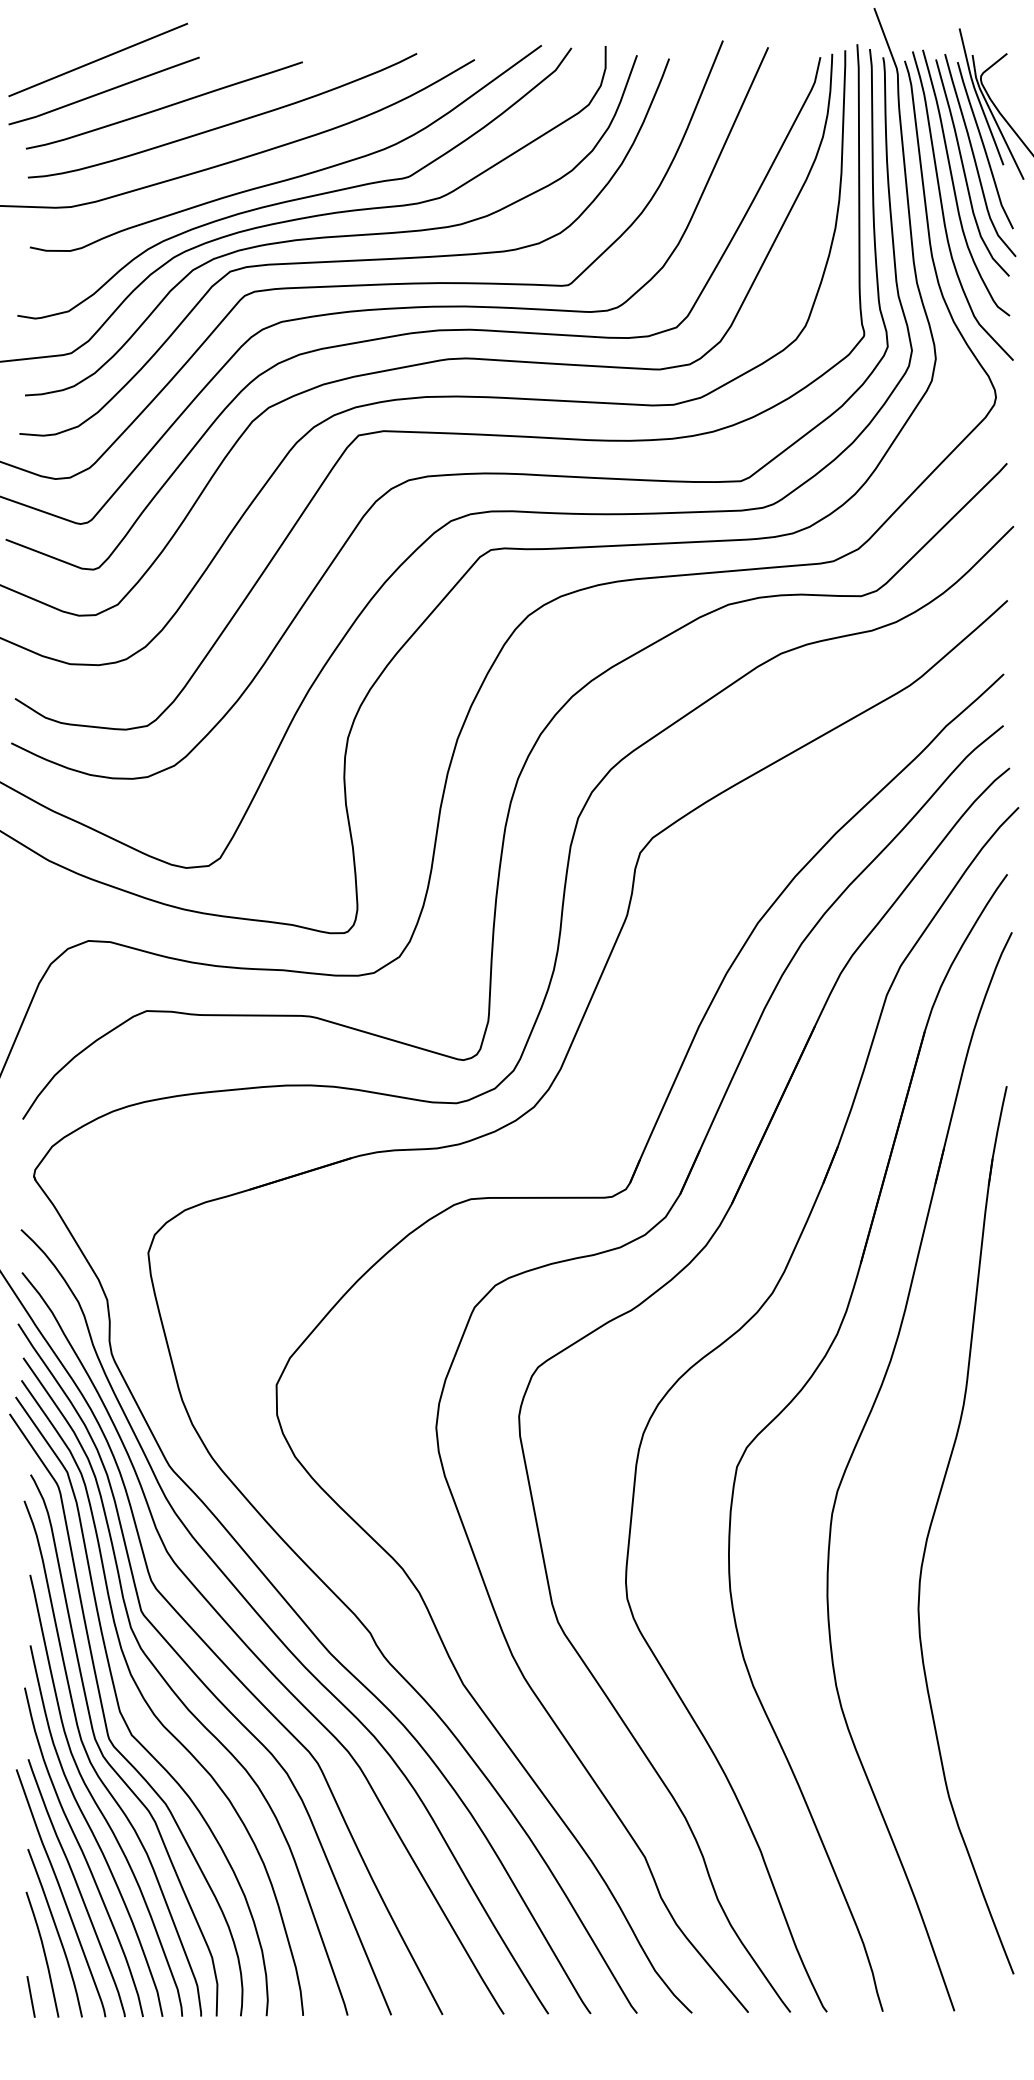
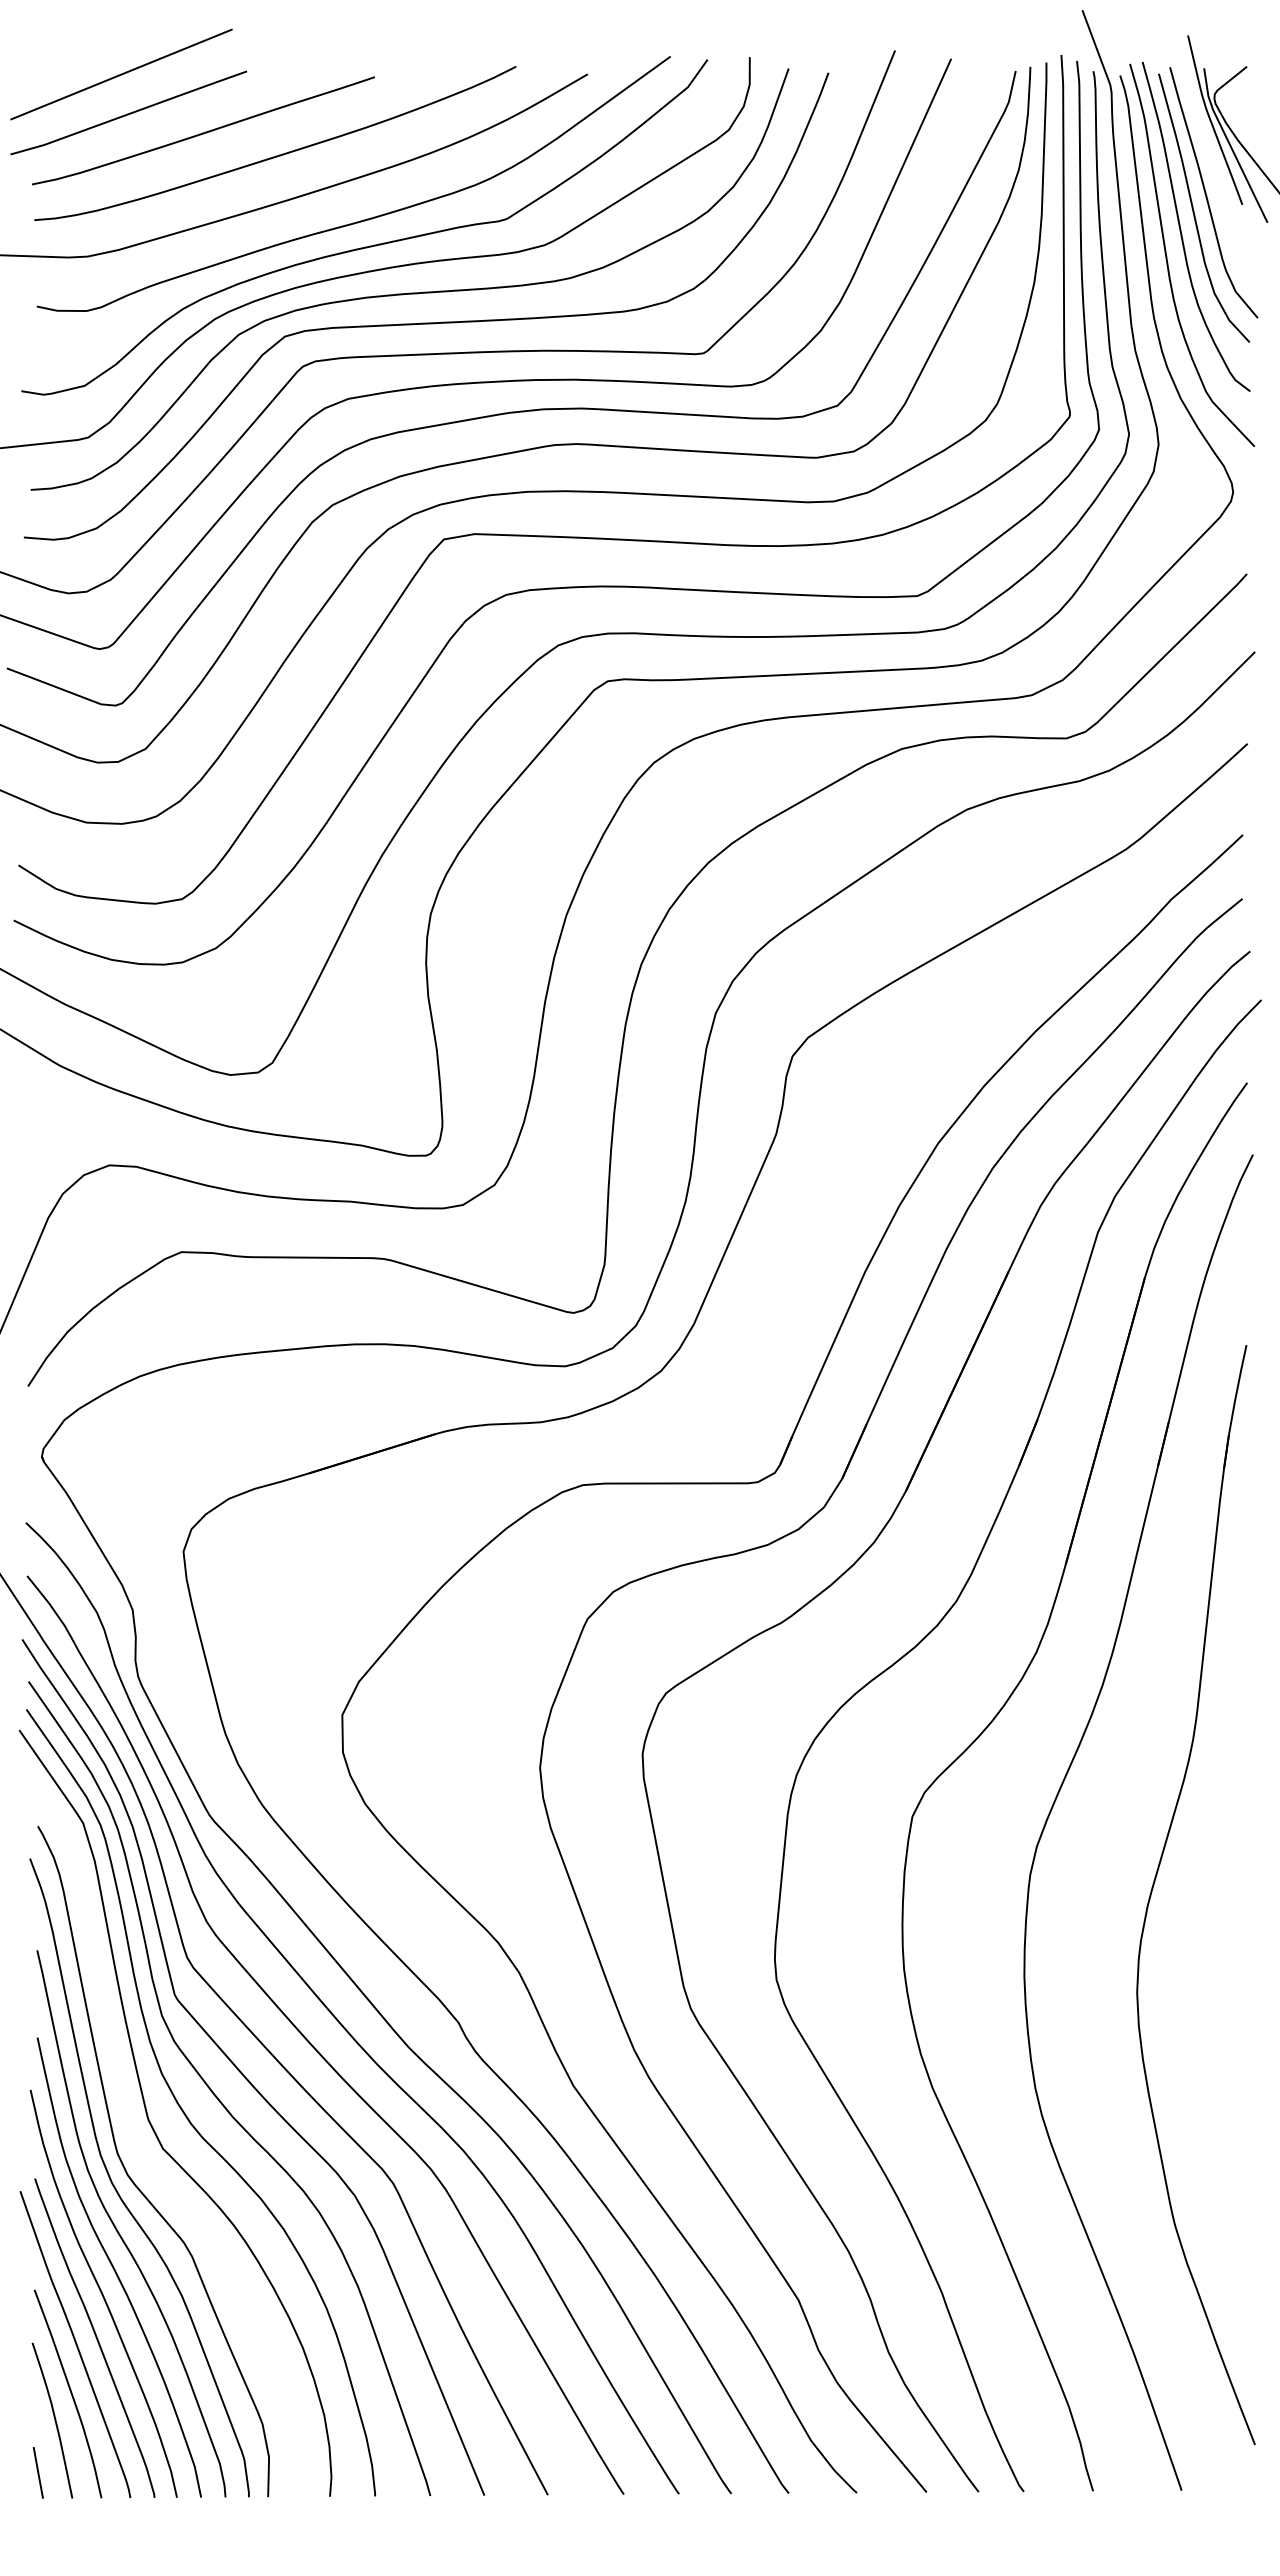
curve: (985, 146) -> (1219, 181), removed
curve: (105, 1717) -> (130, 2127), removed

